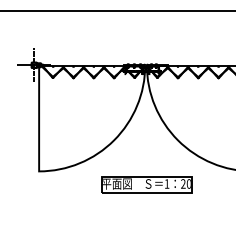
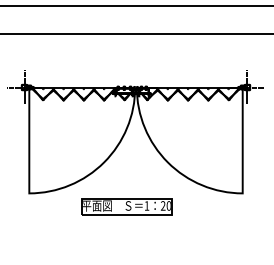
part: (146, 184) -> (126, 206), moved

